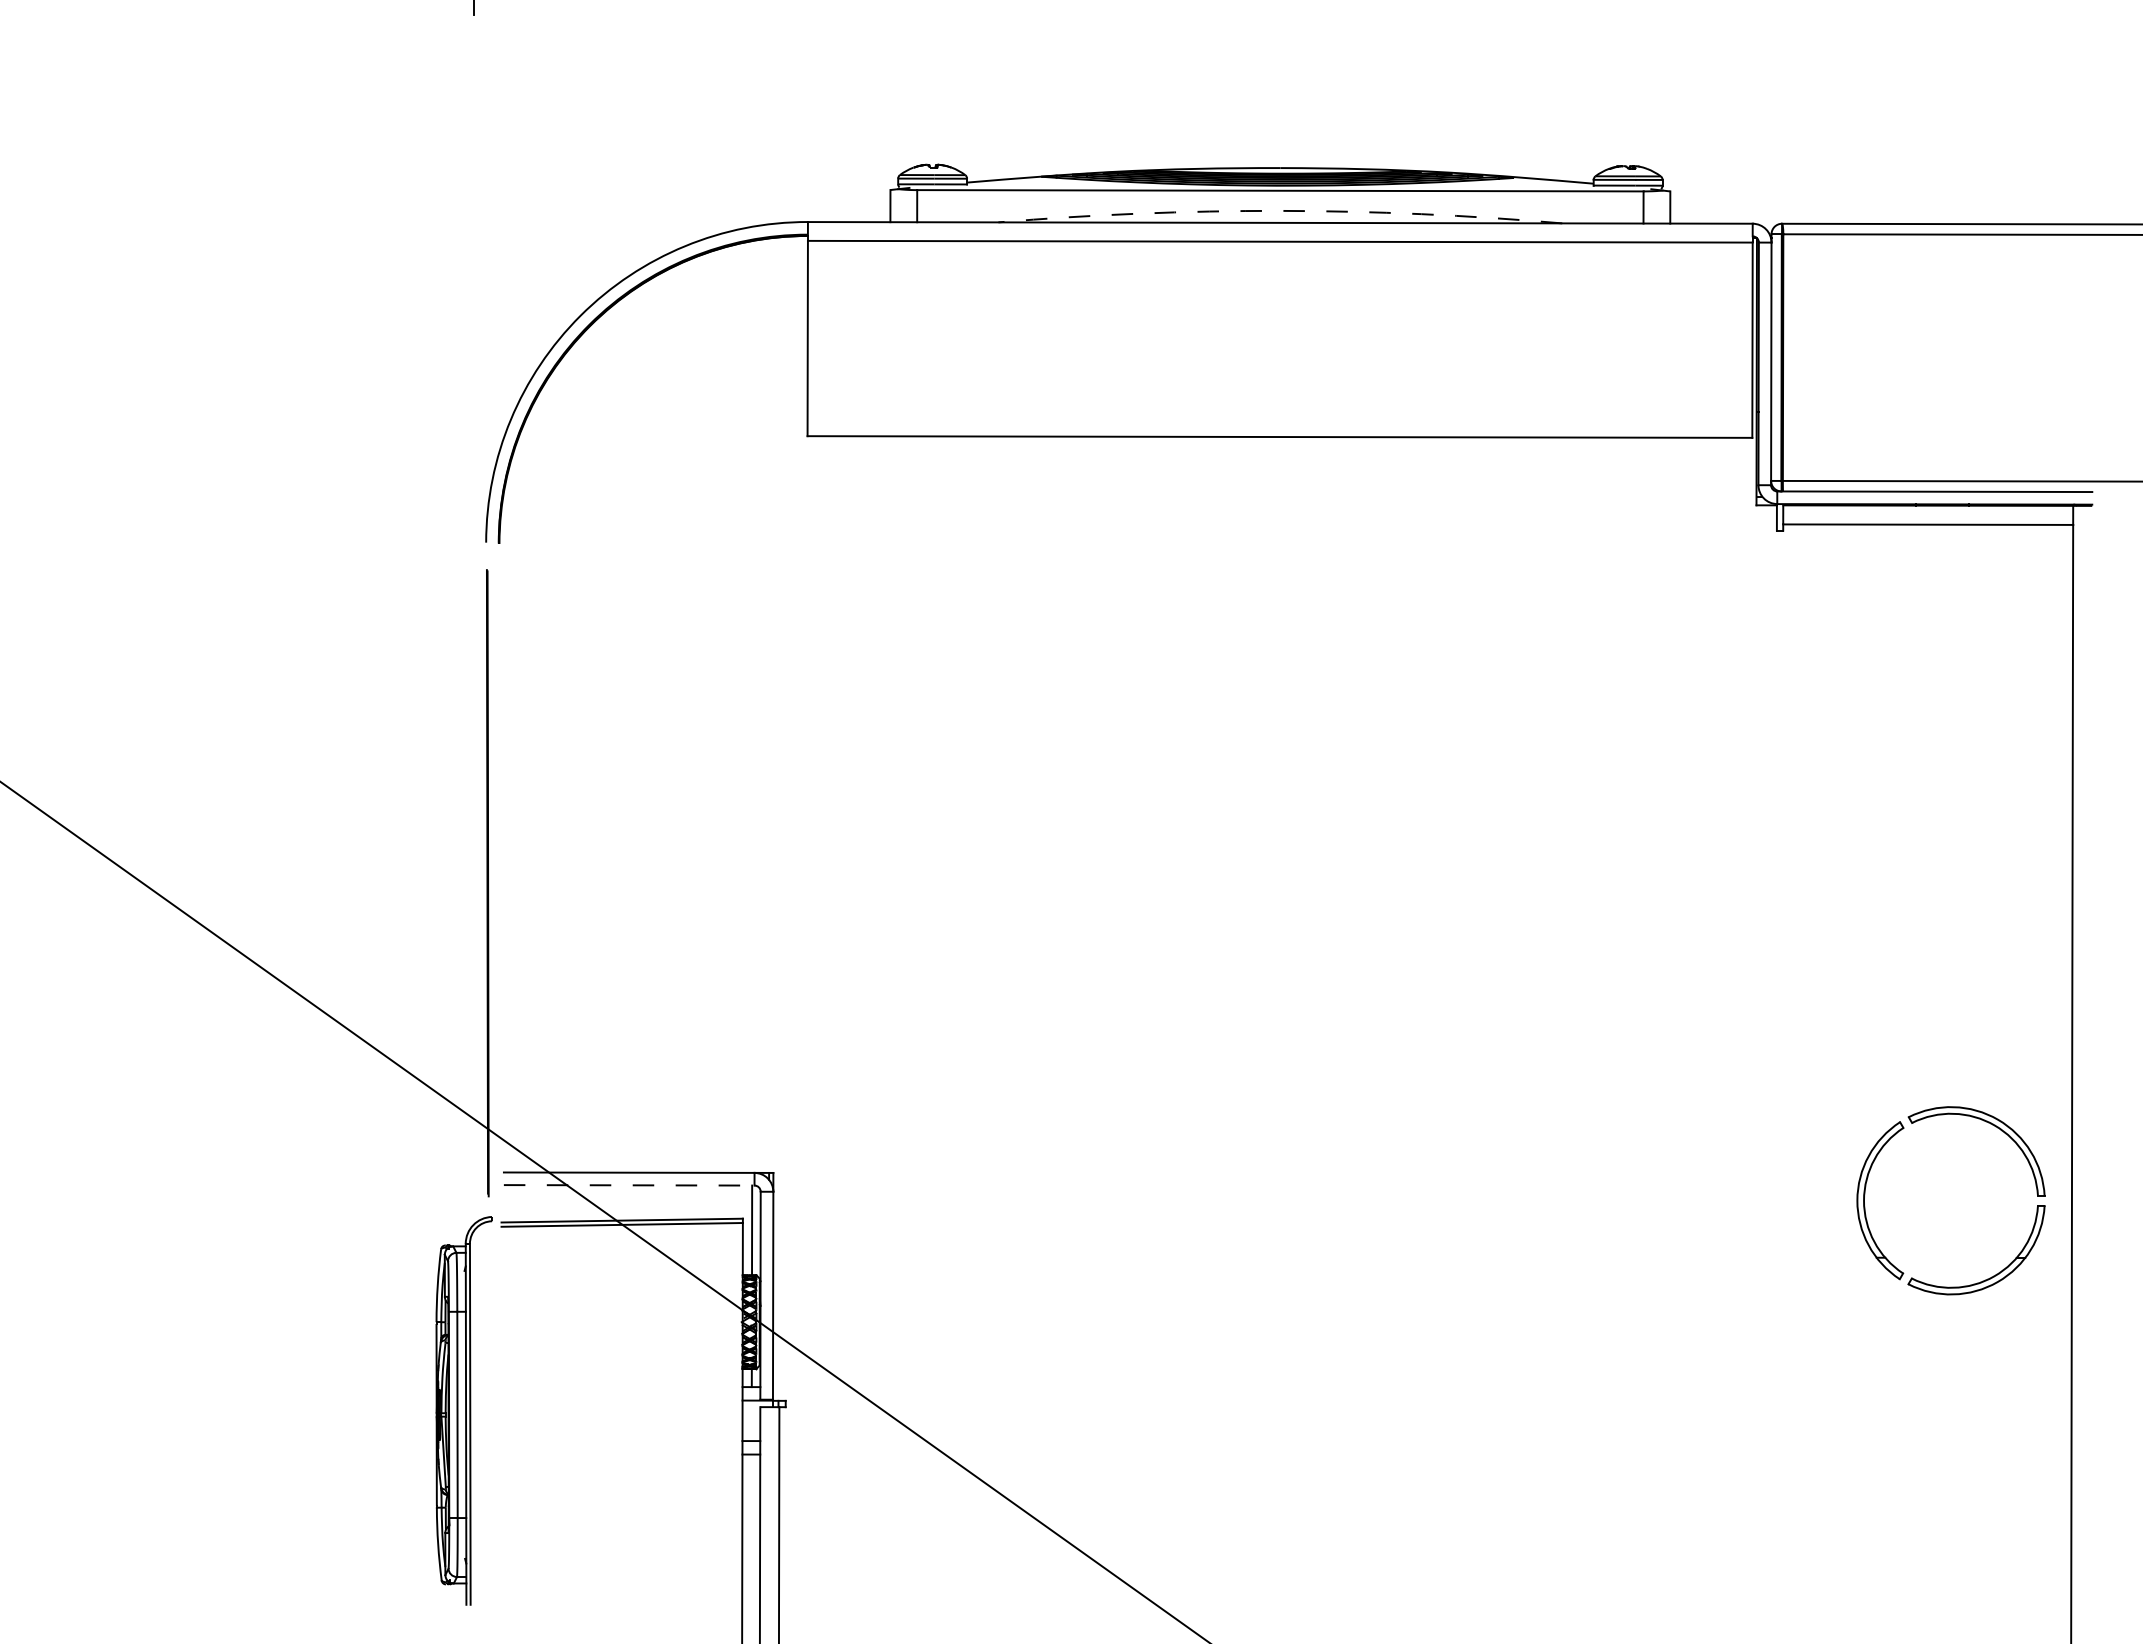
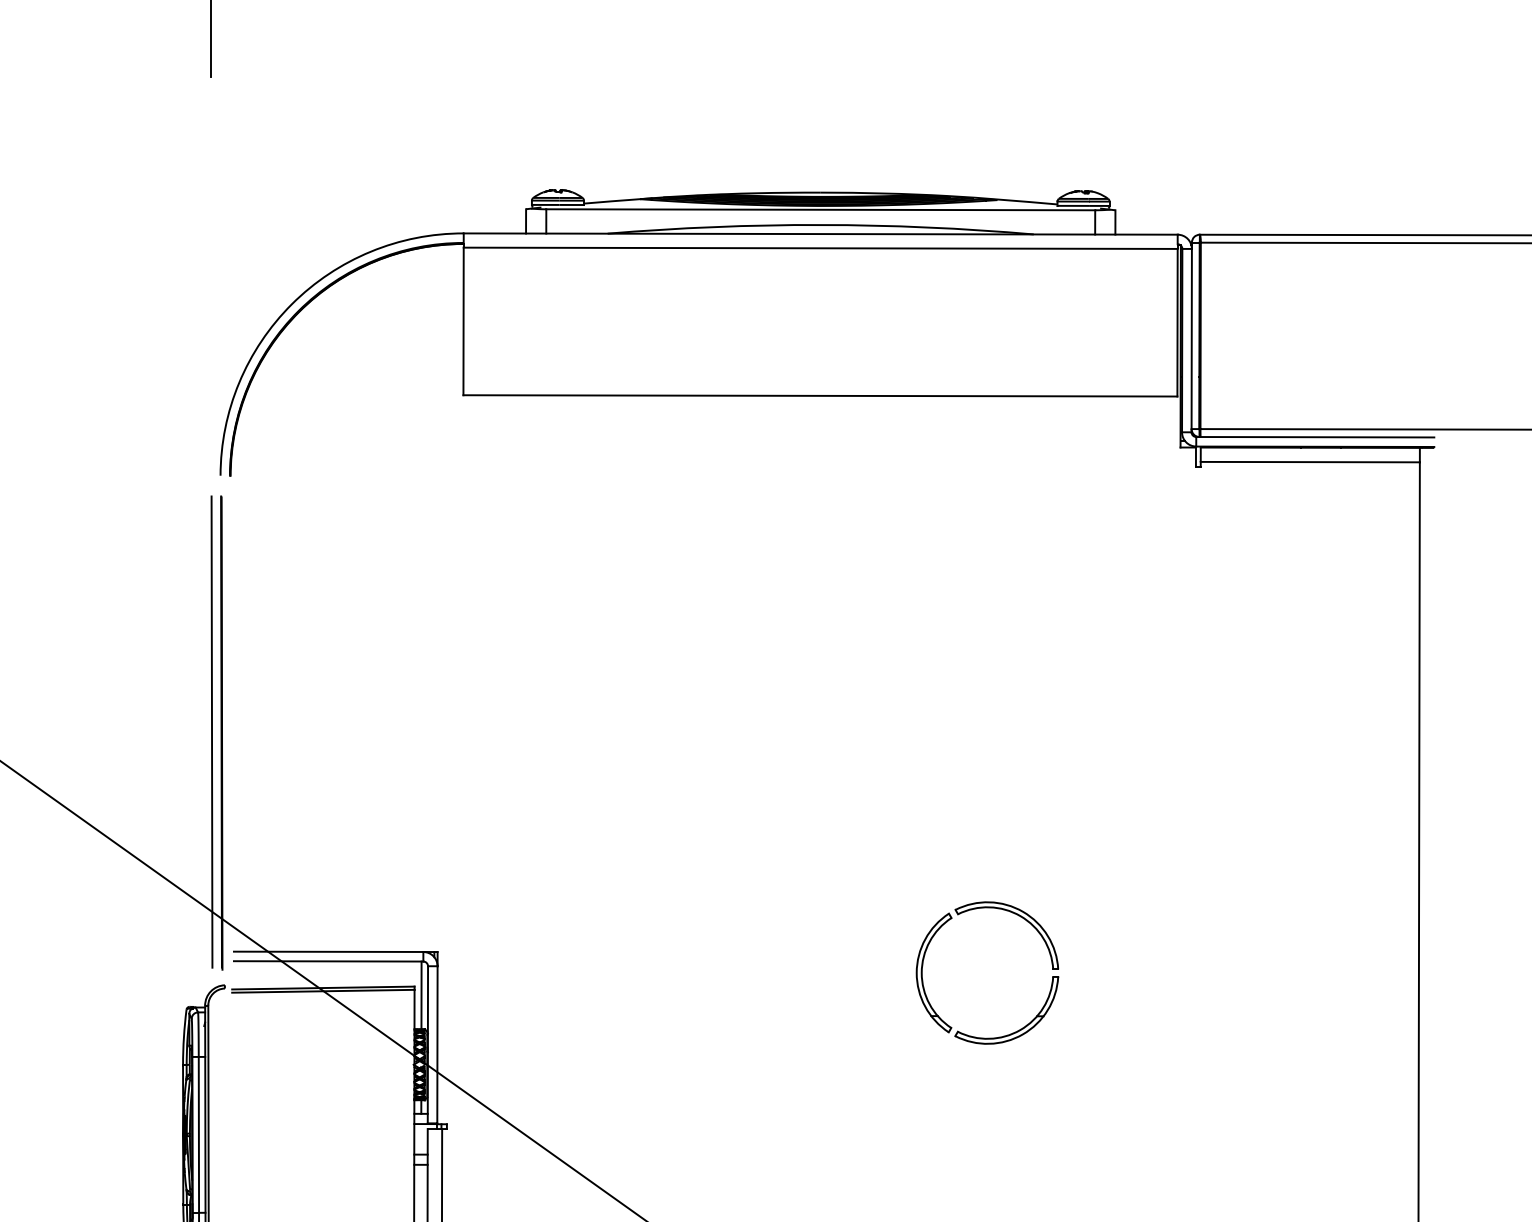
arc: (1280, 210) -> (820, 224), dashed -> solid
line: (474, 881) -> (211, 731), added
part: (1882, 1149) -> (935, 934), moved
line: (629, 1185) -> (328, 961), dashed -> solid

